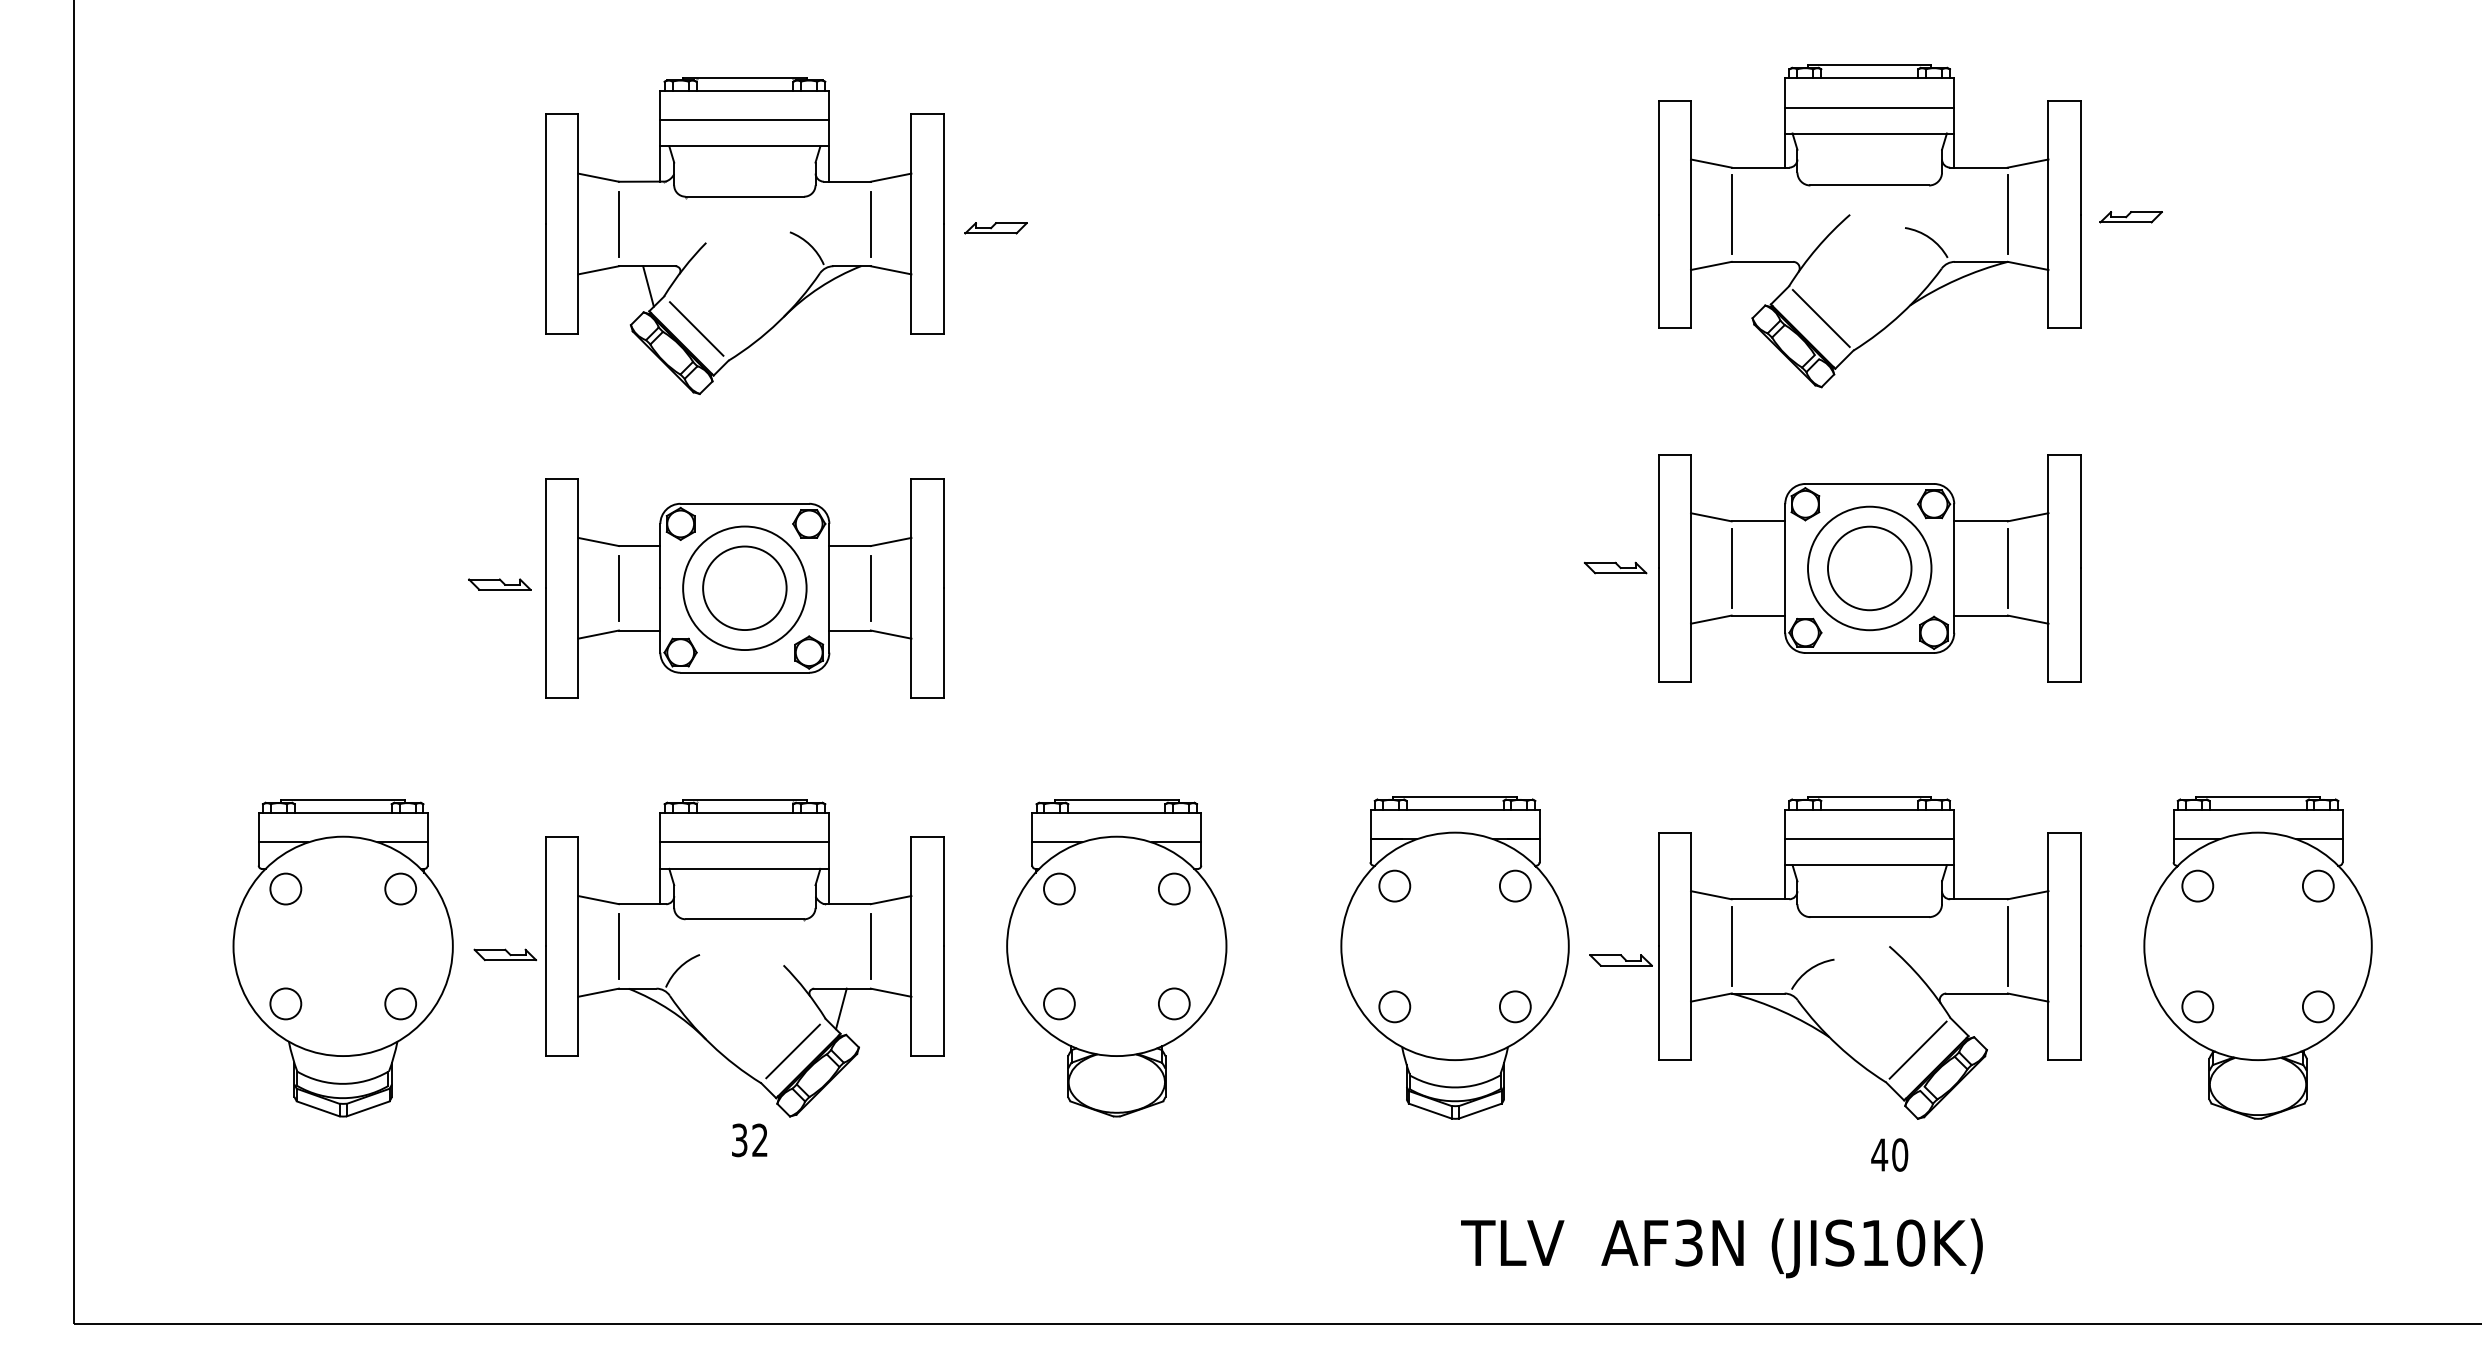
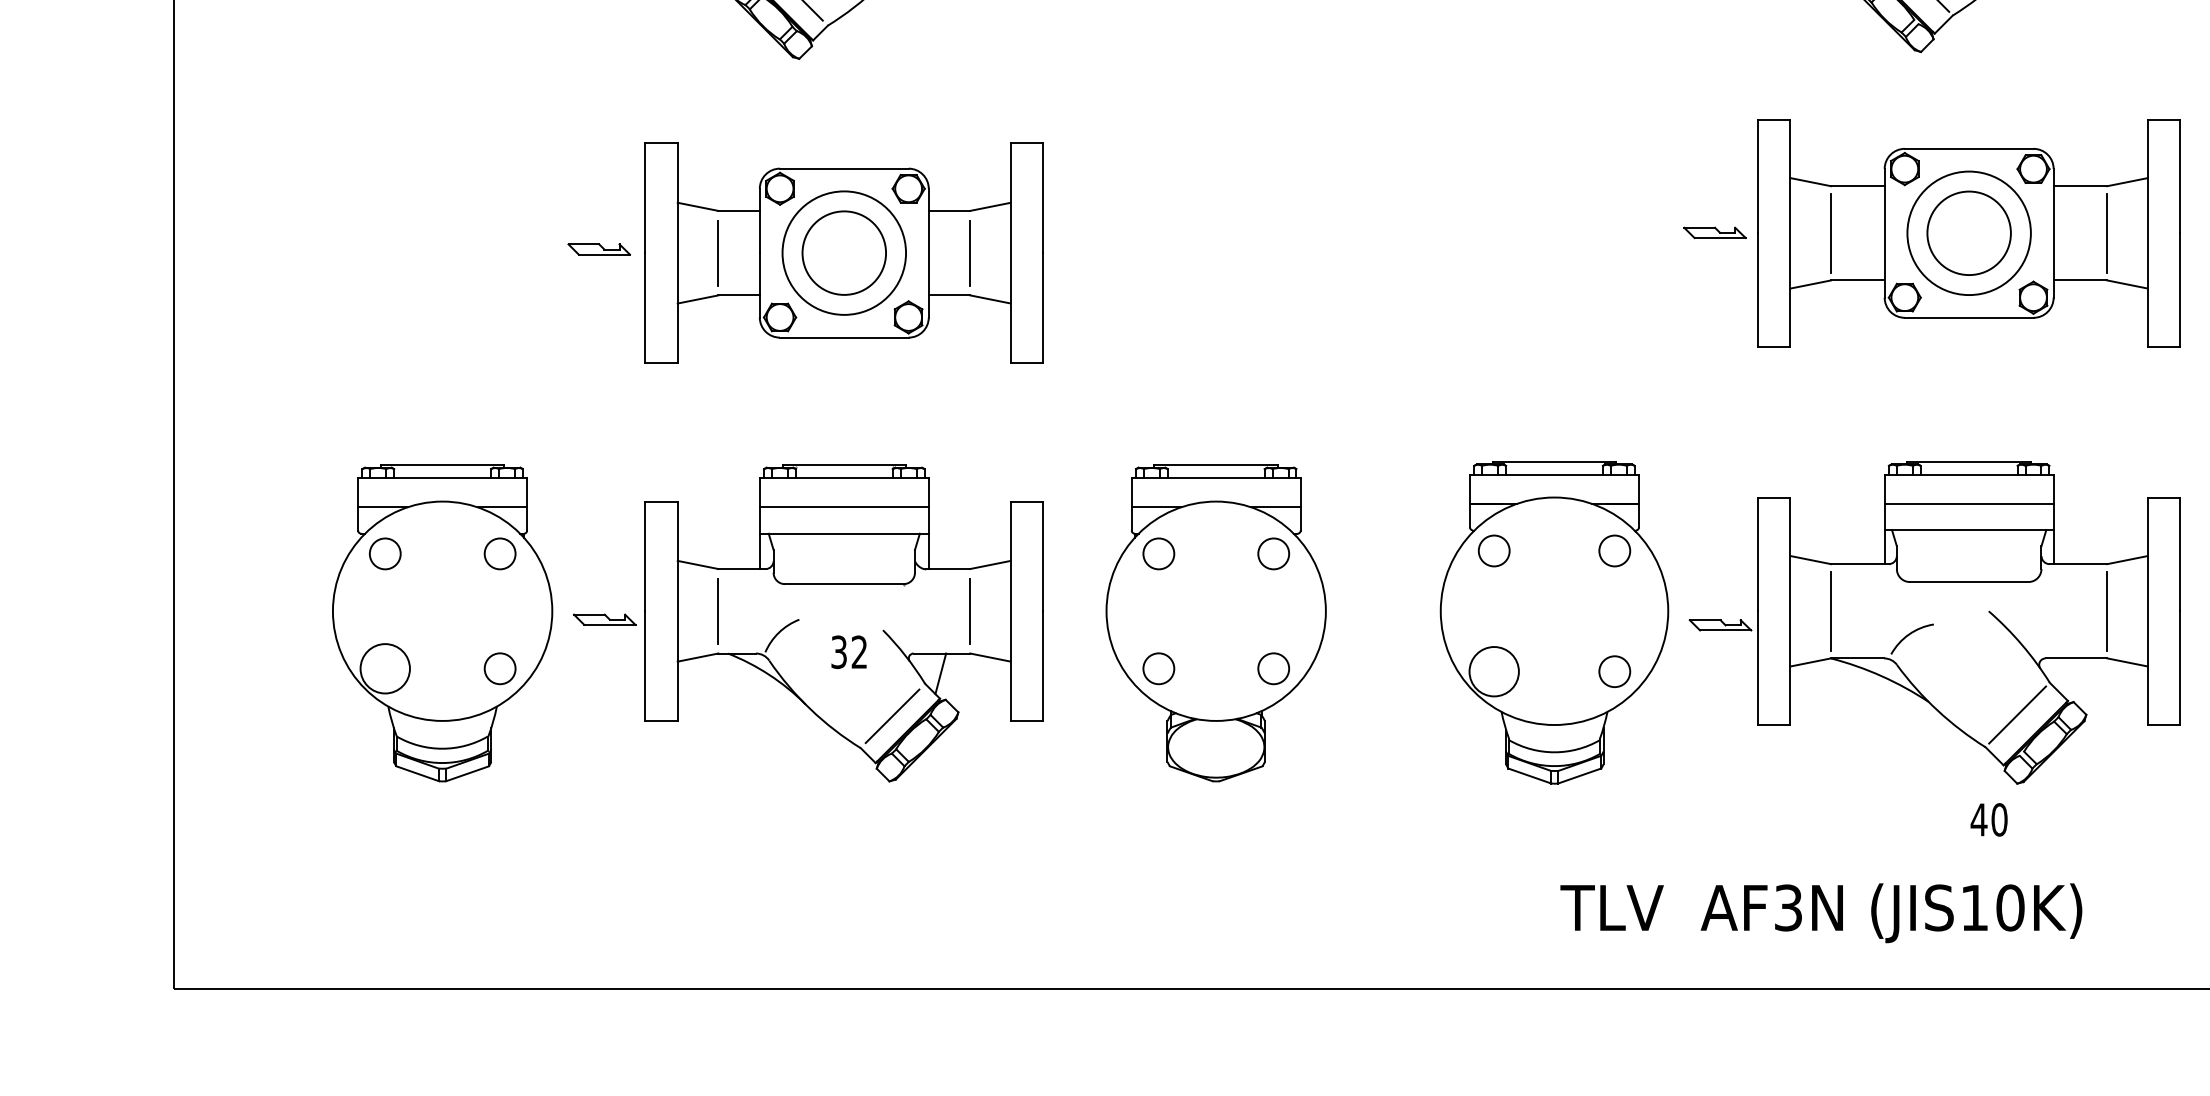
circle: (285, 1003) -> (384, 668), size x1.6
circle: (1394, 1006) -> (1493, 671), size x1.6
text: (749, 1140) -> (848, 652), moved

